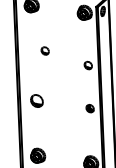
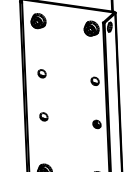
part: (44, 50) -> (41, 73), moved
part: (36, 100) -> (43, 116), size x0.62

